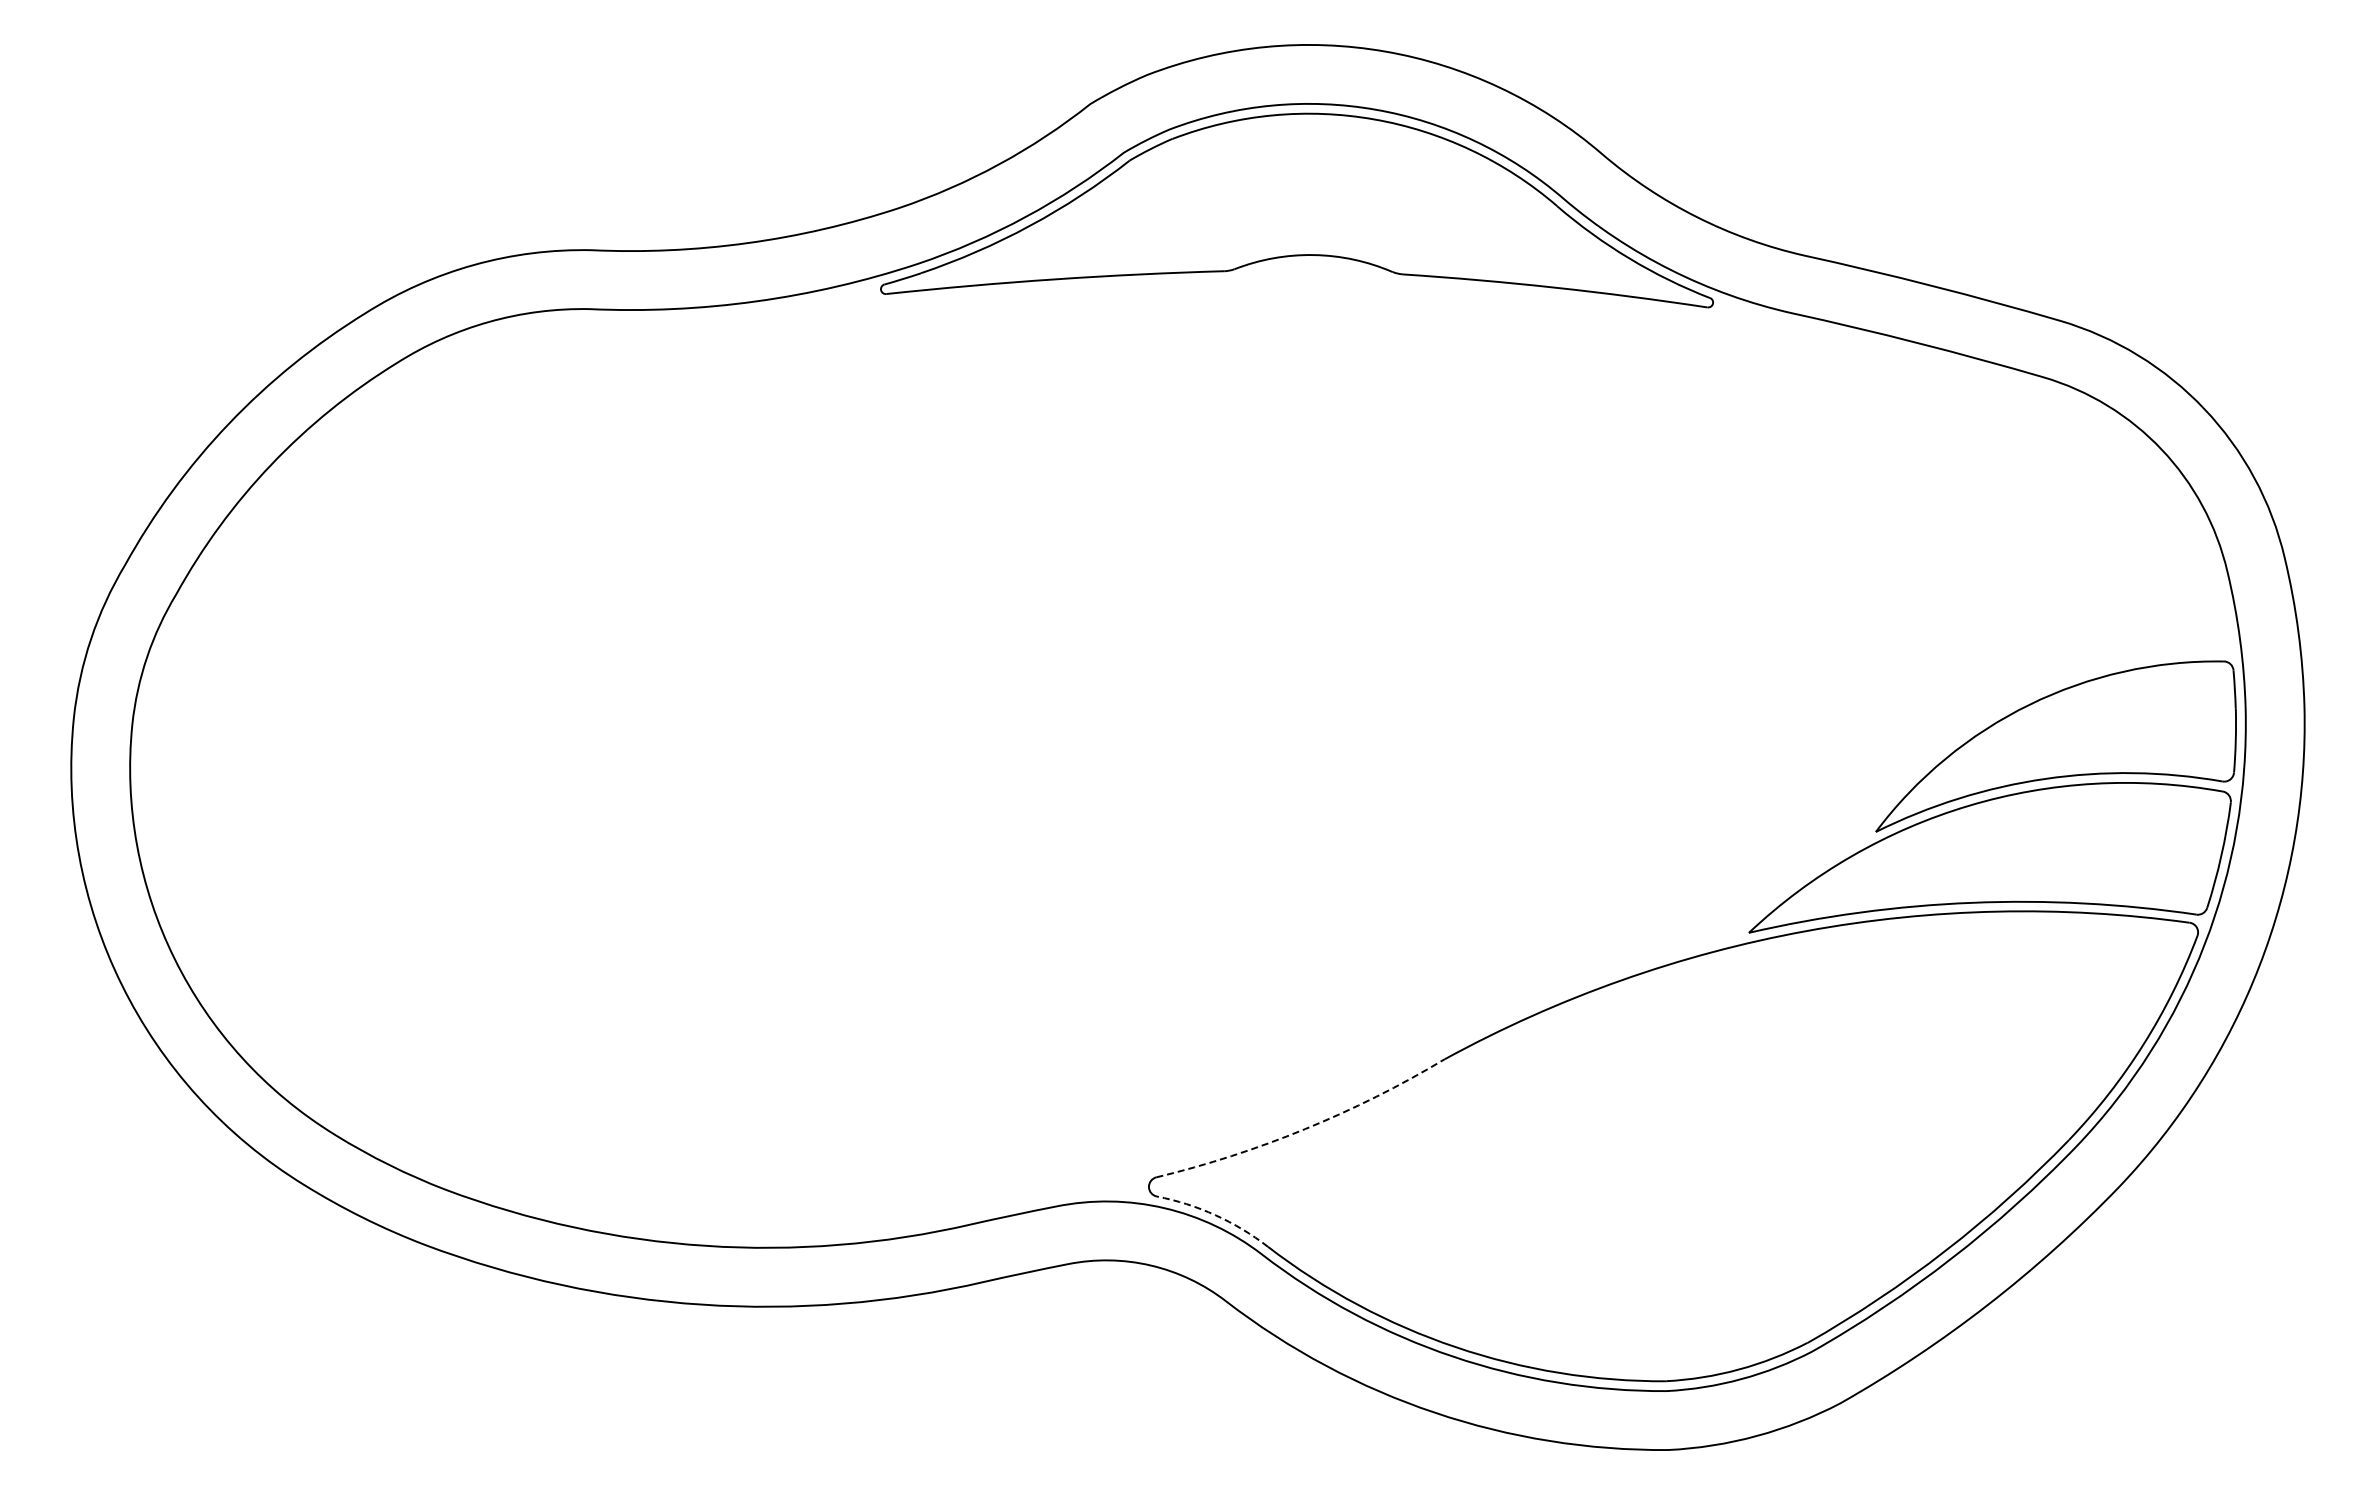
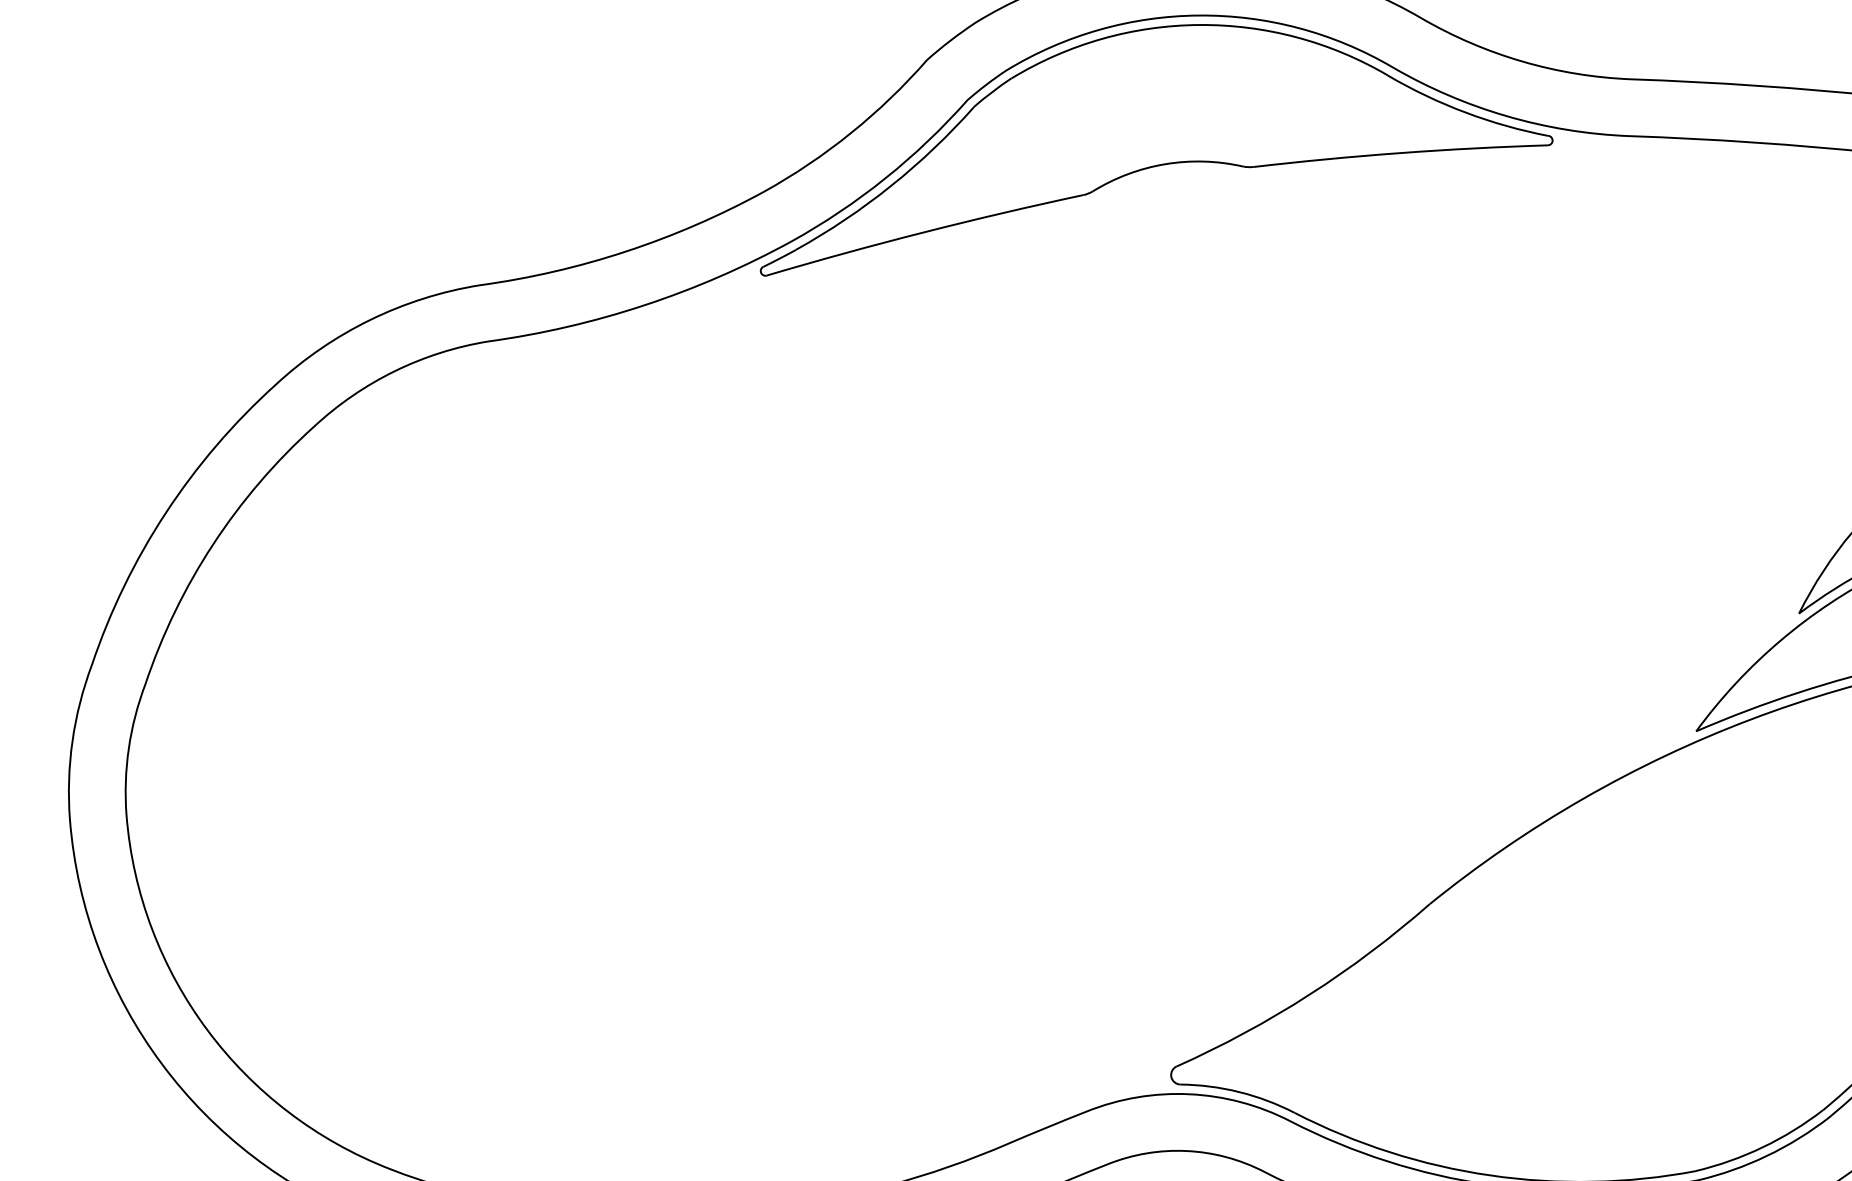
arc: (1305, 1129) -> (1309, 995), dashed -> solid
arc: (1215, 1215) -> (1239, 1092), dashed -> solid

